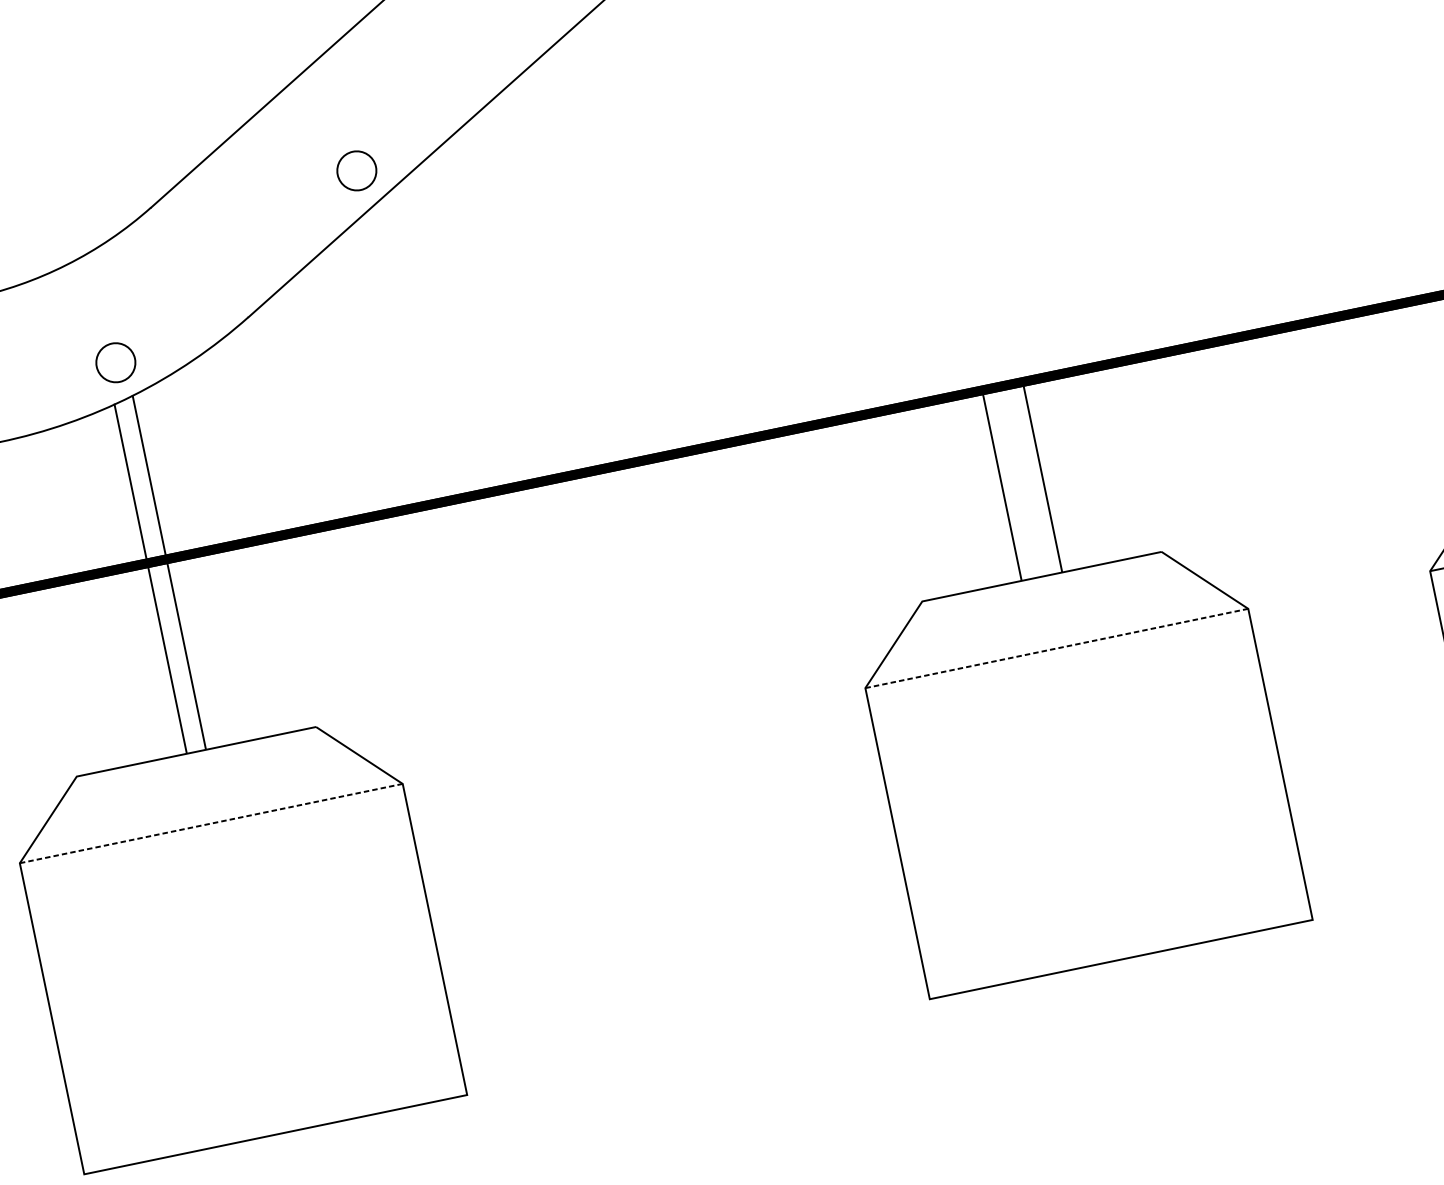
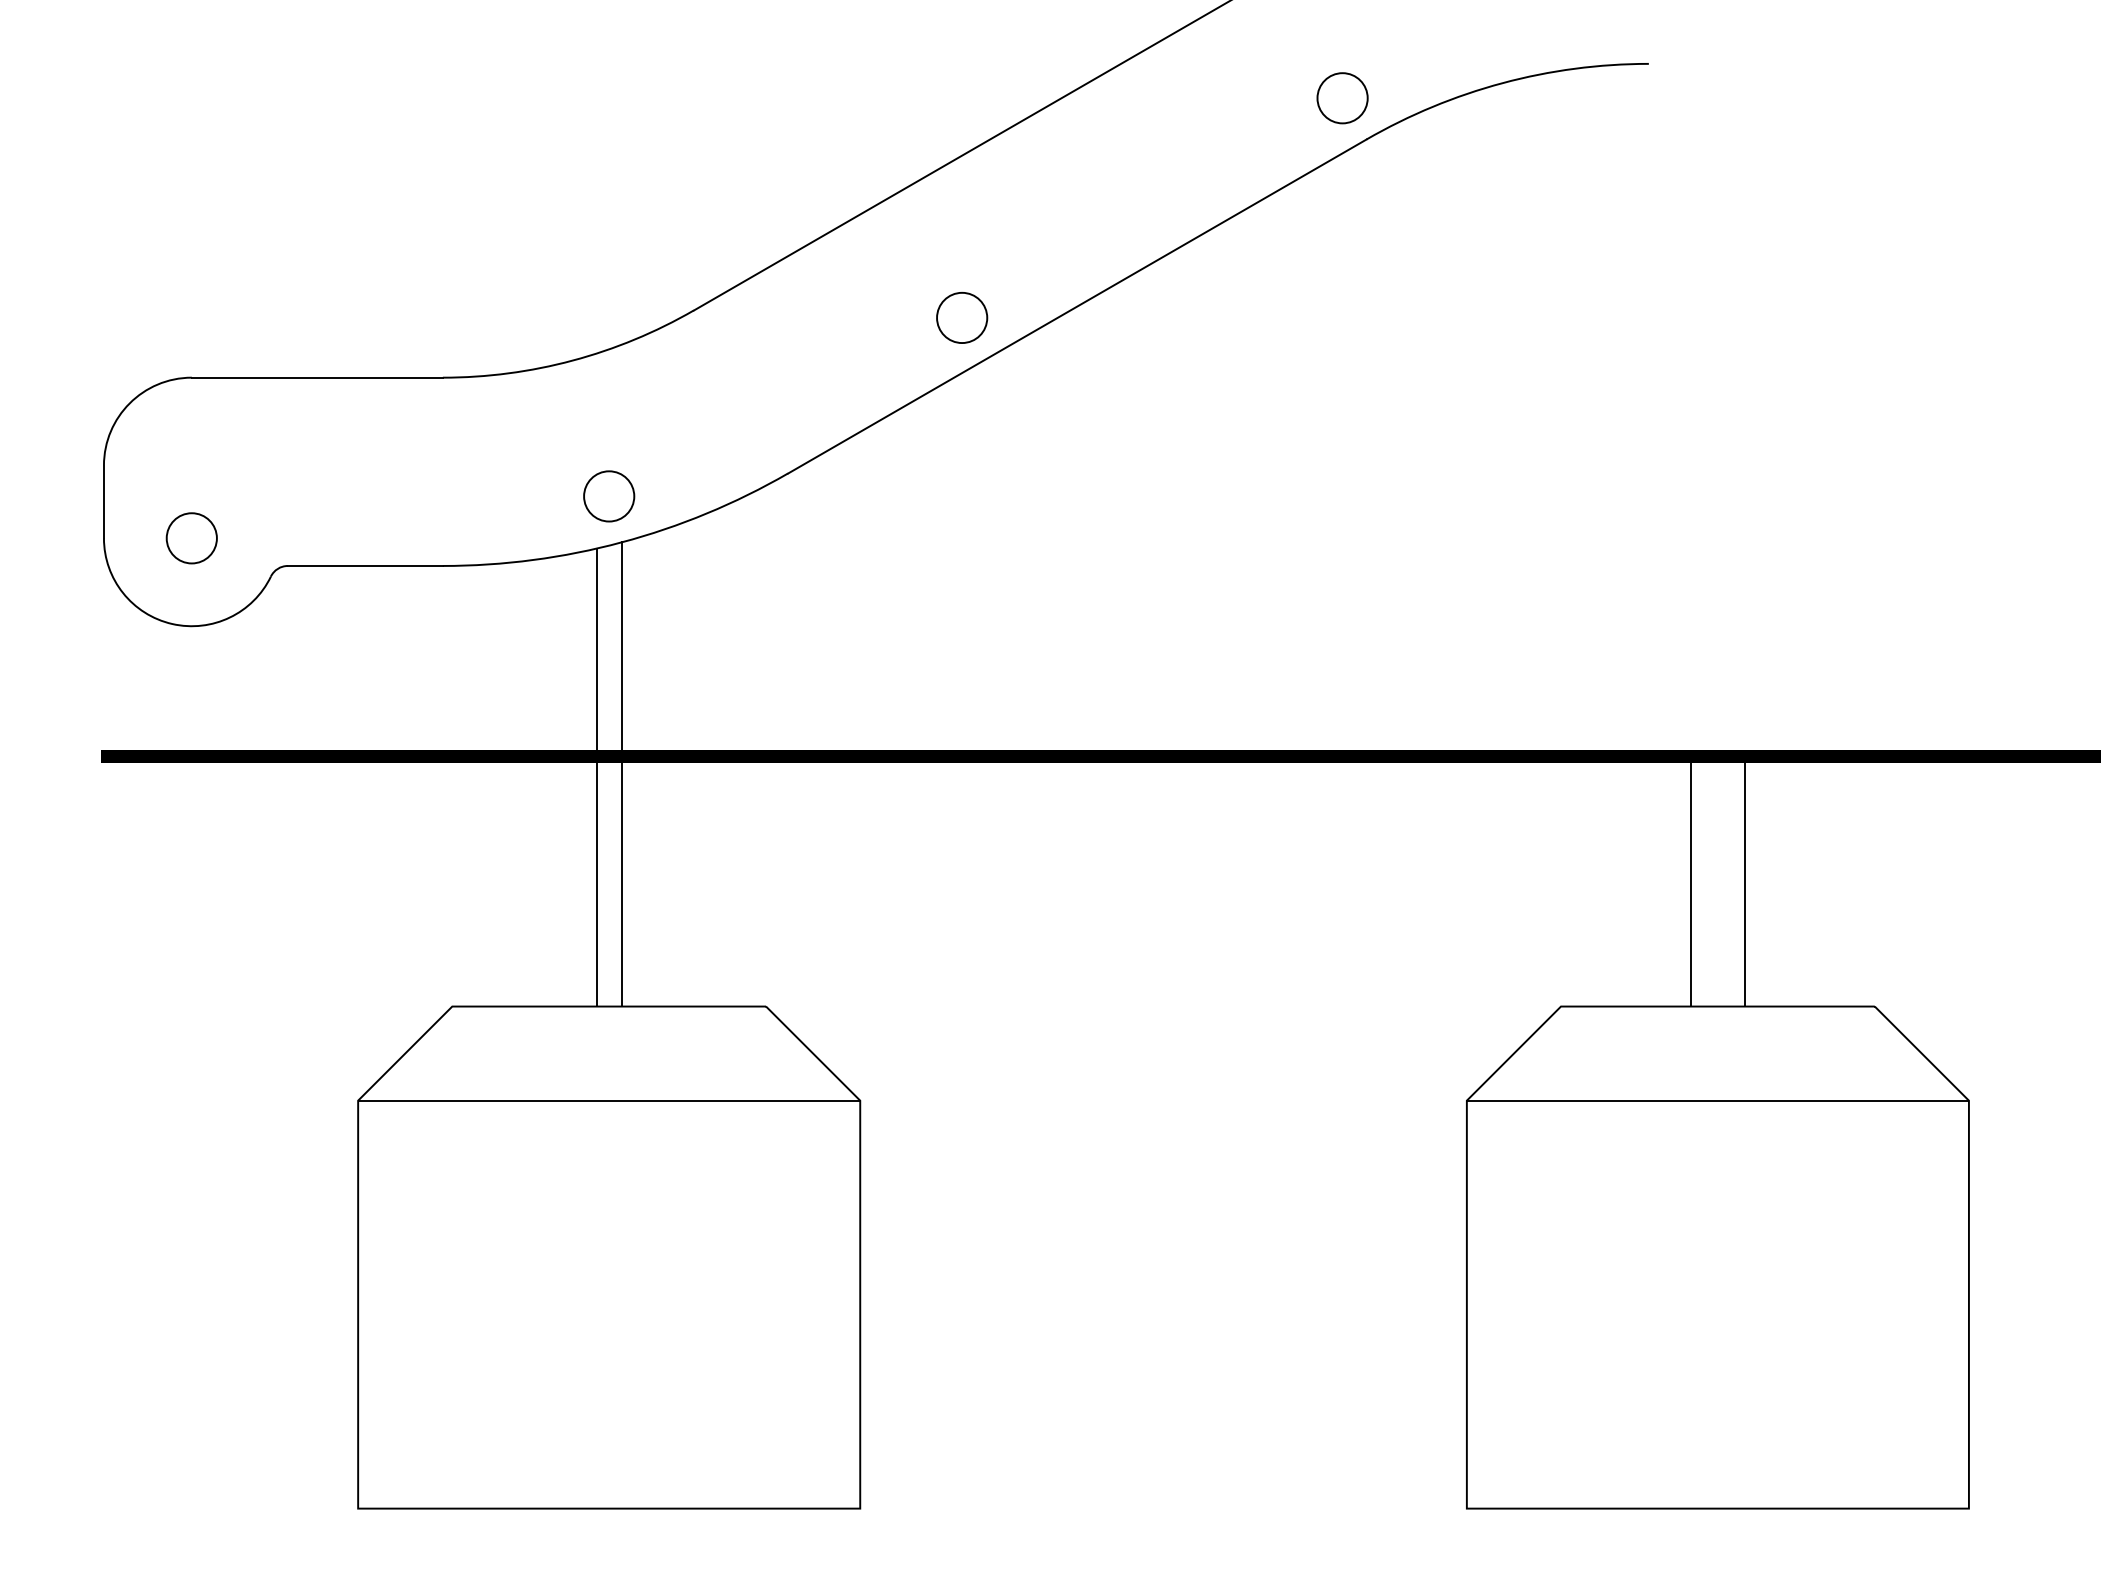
line: (1056, 648) -> (1717, 1100), dashed -> solid
line: (210, 823) -> (608, 1100), dashed -> solid

